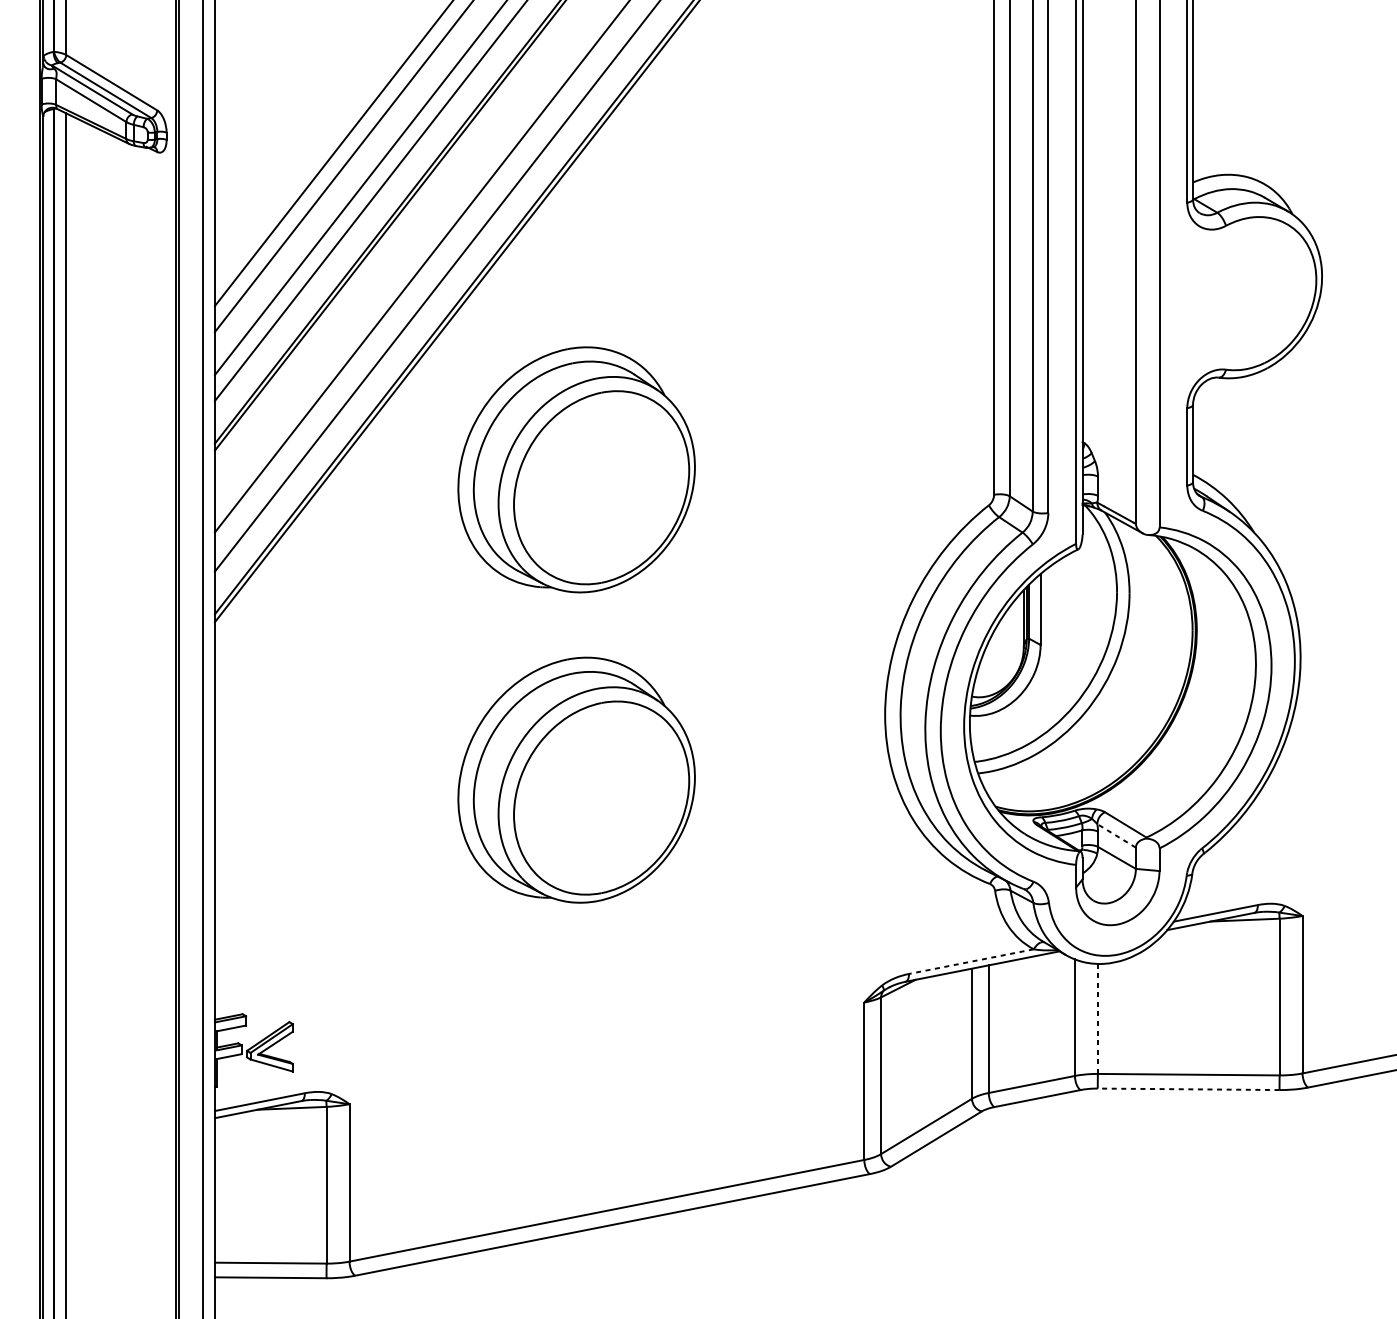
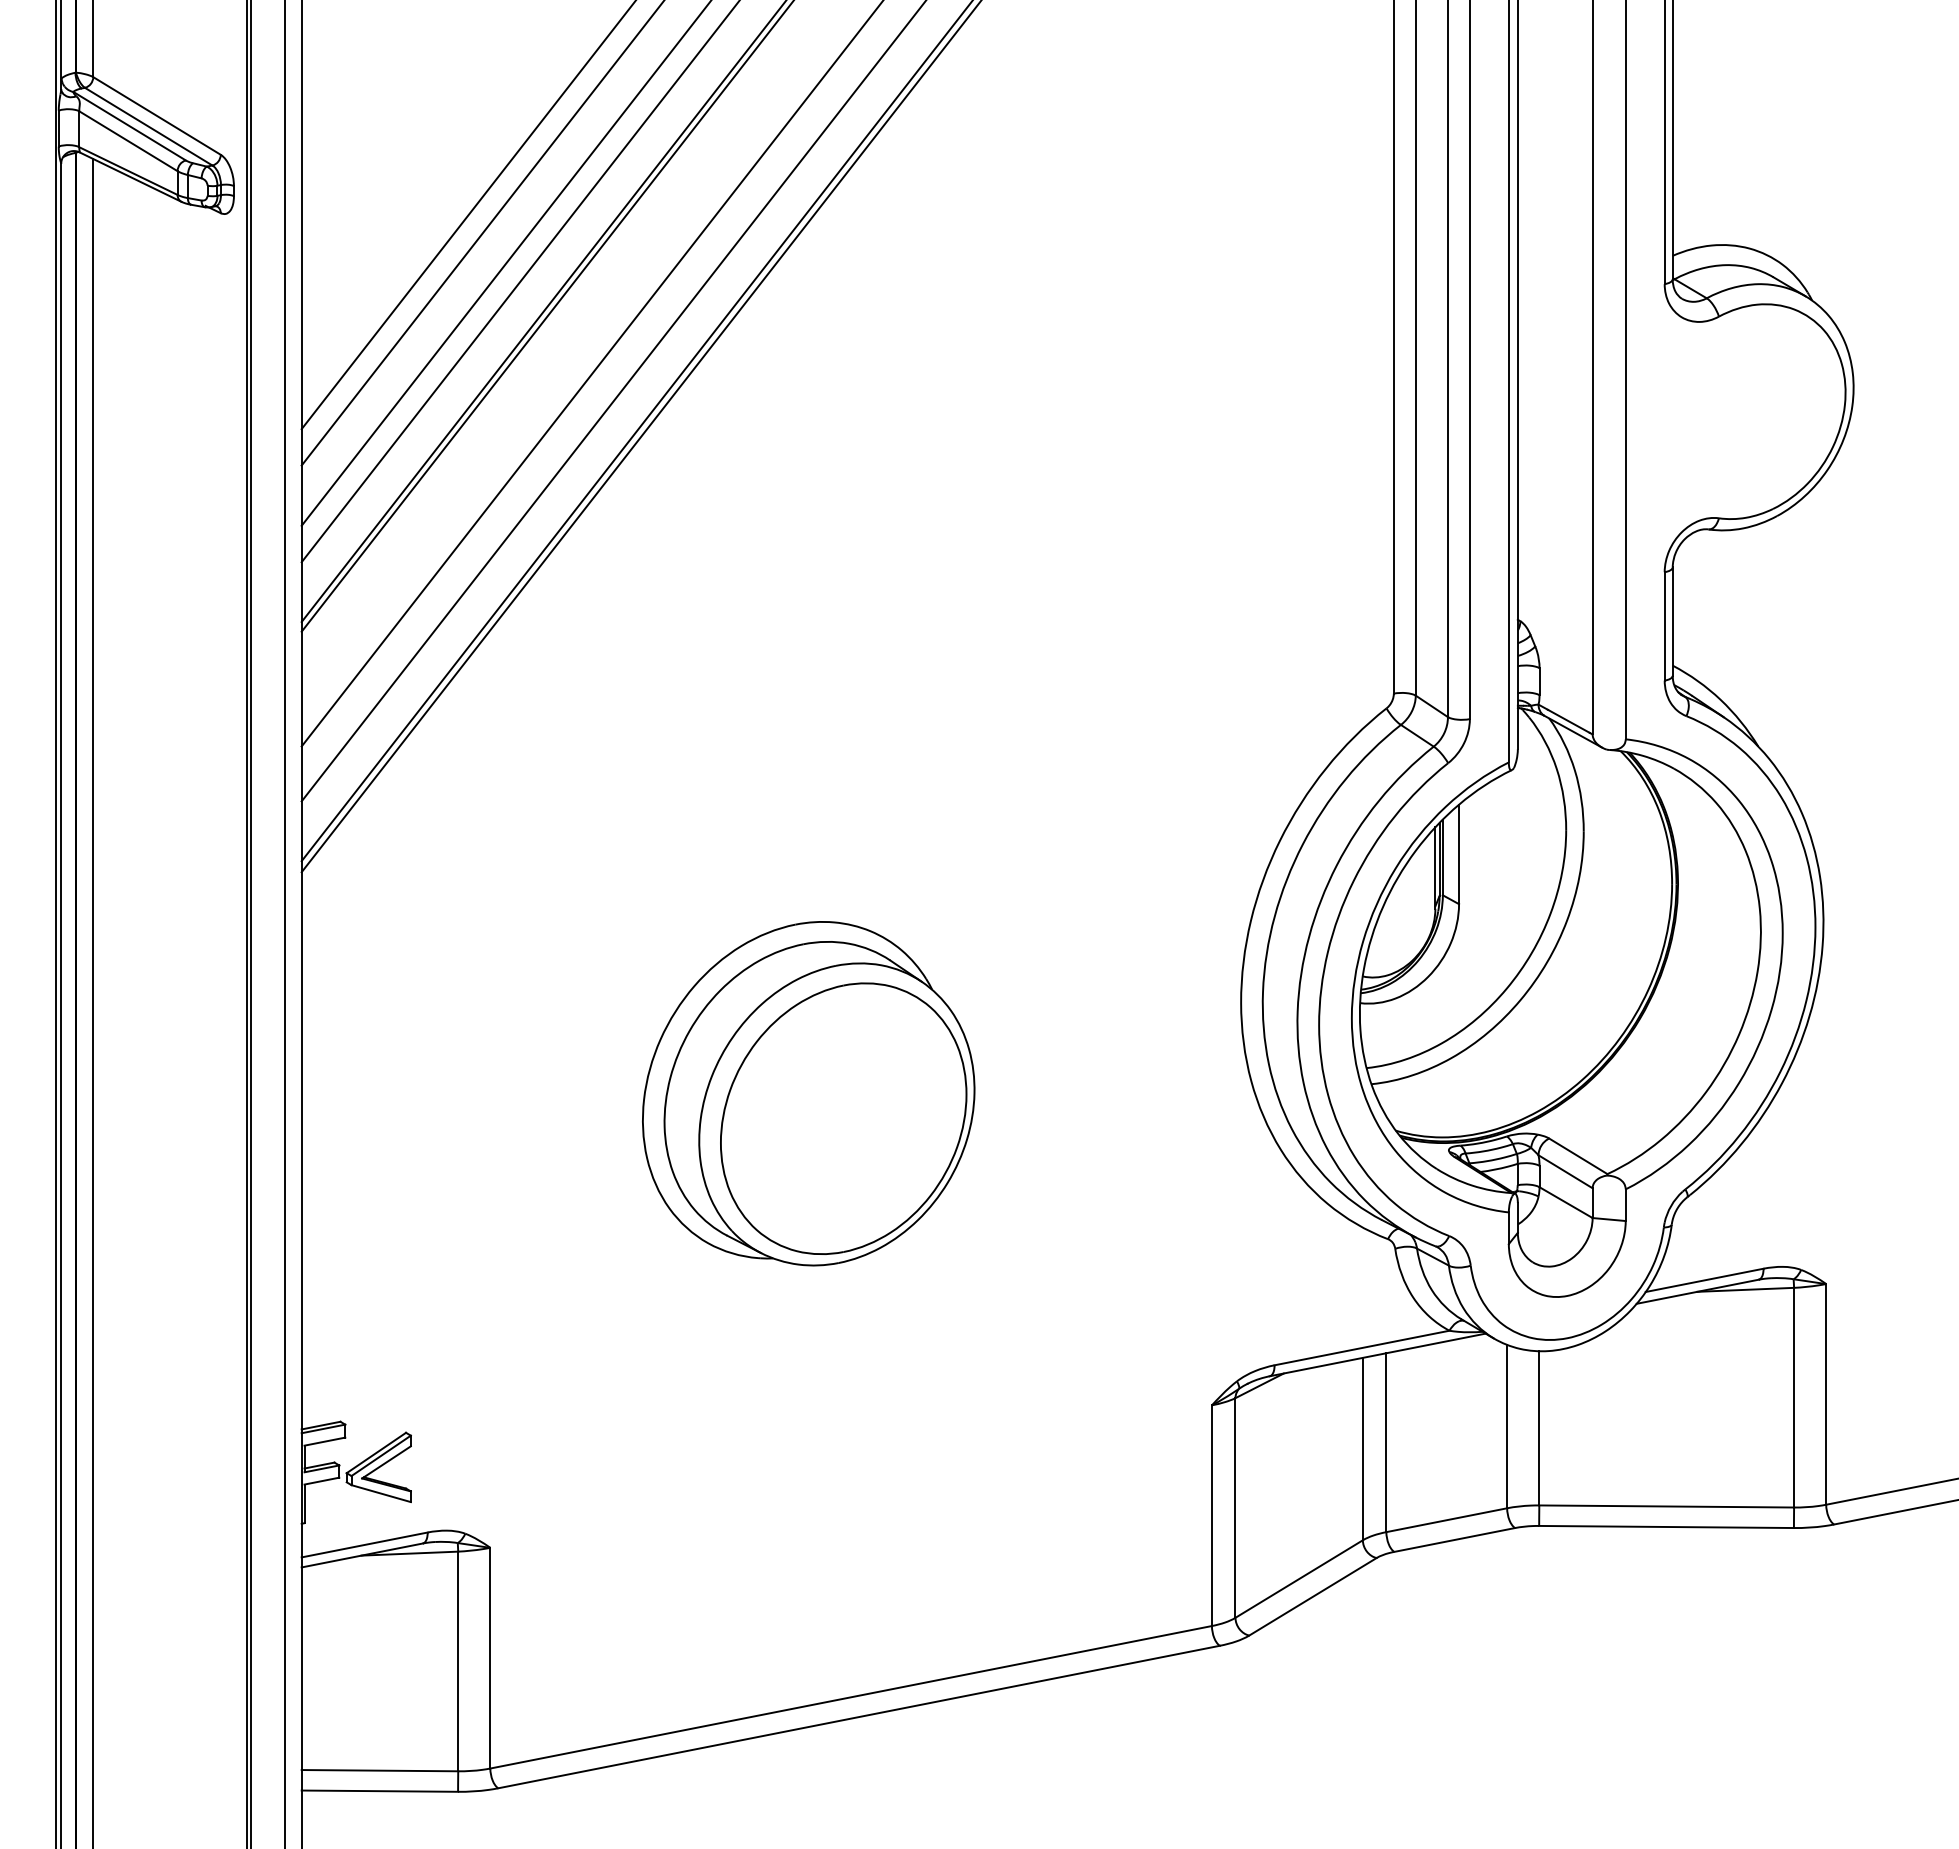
part: (576, 469) -> (808, 658), removed
line: (1116, 835) -> (1565, 1171), dashed -> solid
line: (971, 961) -> (1361, 1348), dashed -> solid
line: (1098, 1018) -> (1539, 1427), dashed -> solid
line: (1188, 1088) -> (1666, 1526), dashed -> solid

